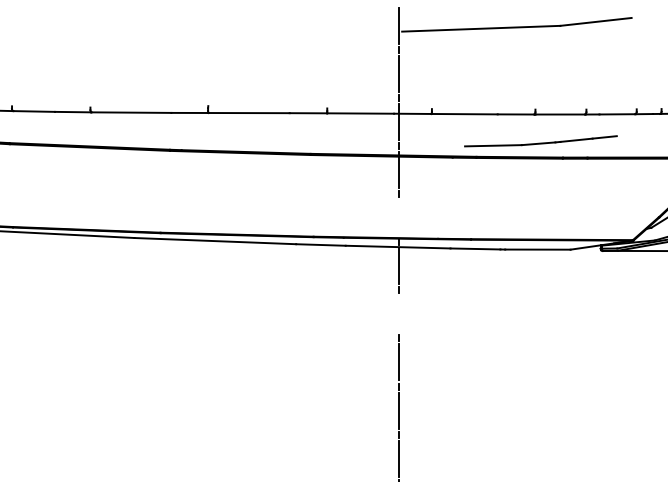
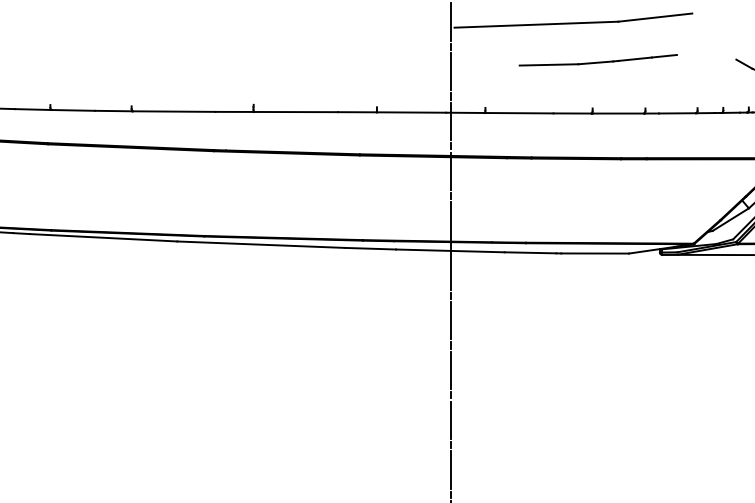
part: (540, 141) -> (597, 60), moved
line: (399, 217) -> (451, 220), added
line: (399, 314) -> (451, 320), added

